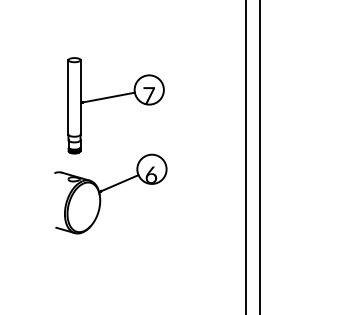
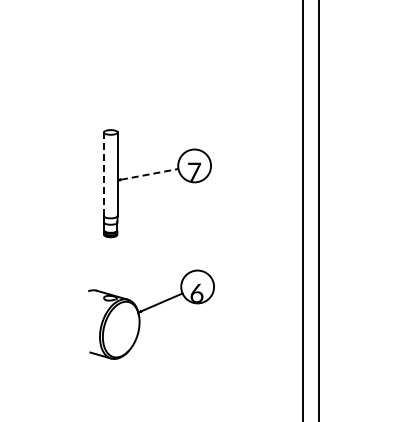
line: (68, 97) -> (103, 174), solid -> dashed
line: (109, 97) -> (150, 174), solid -> dashed
part: (110, 193) -> (151, 314), moved

